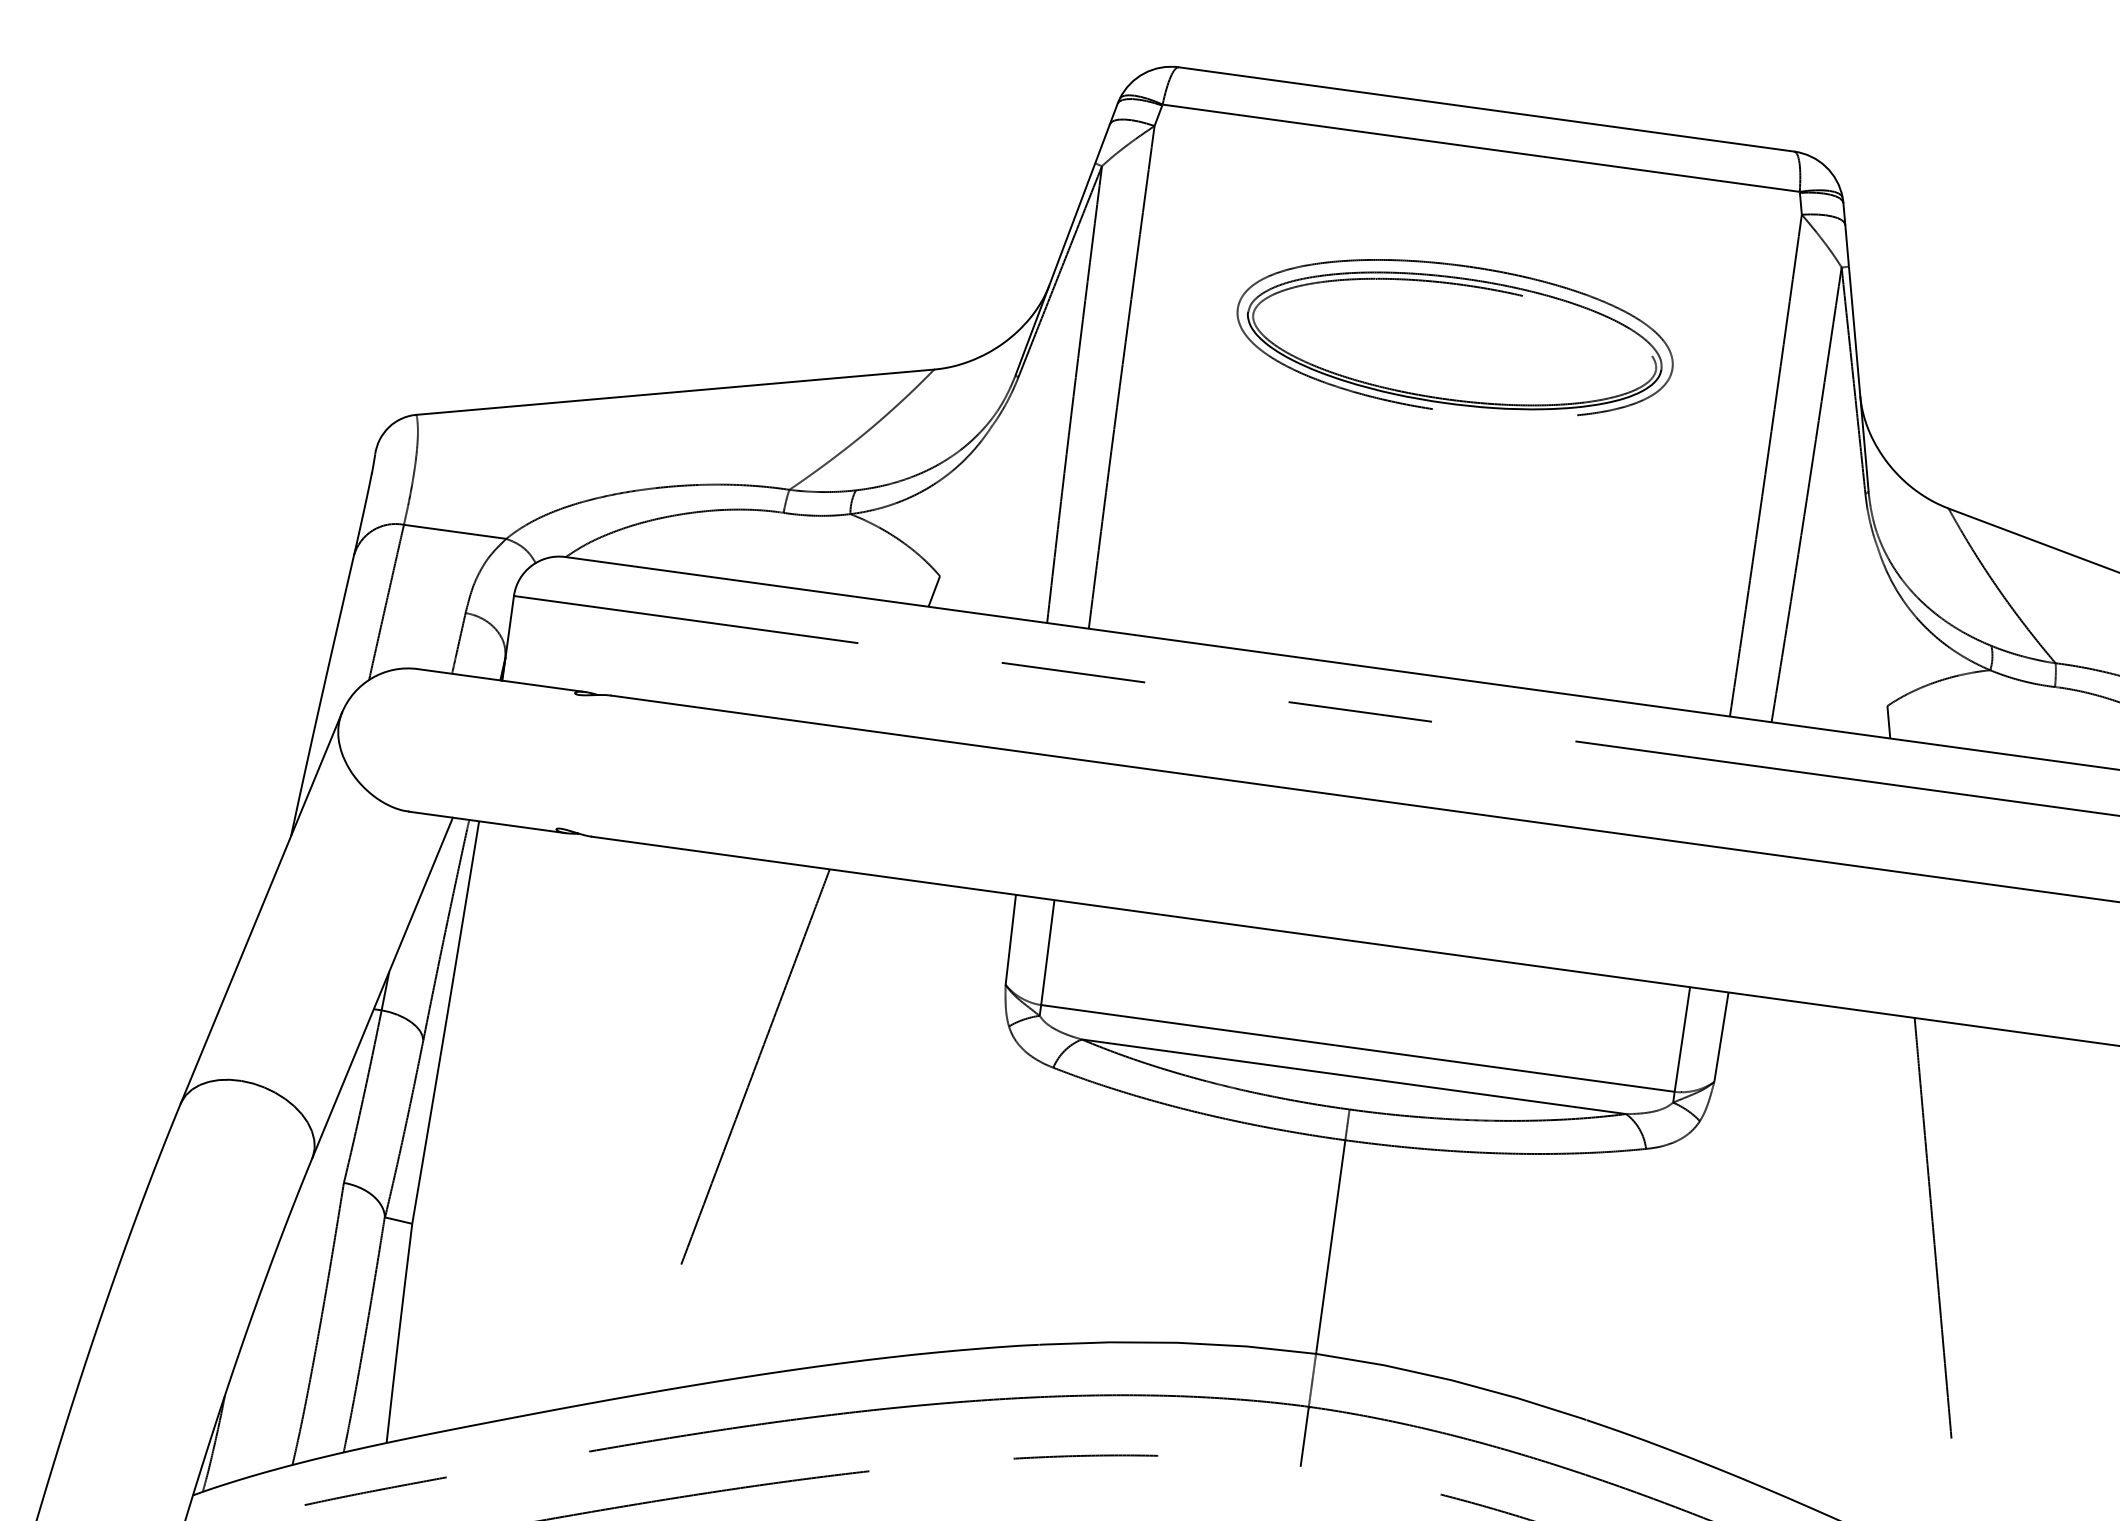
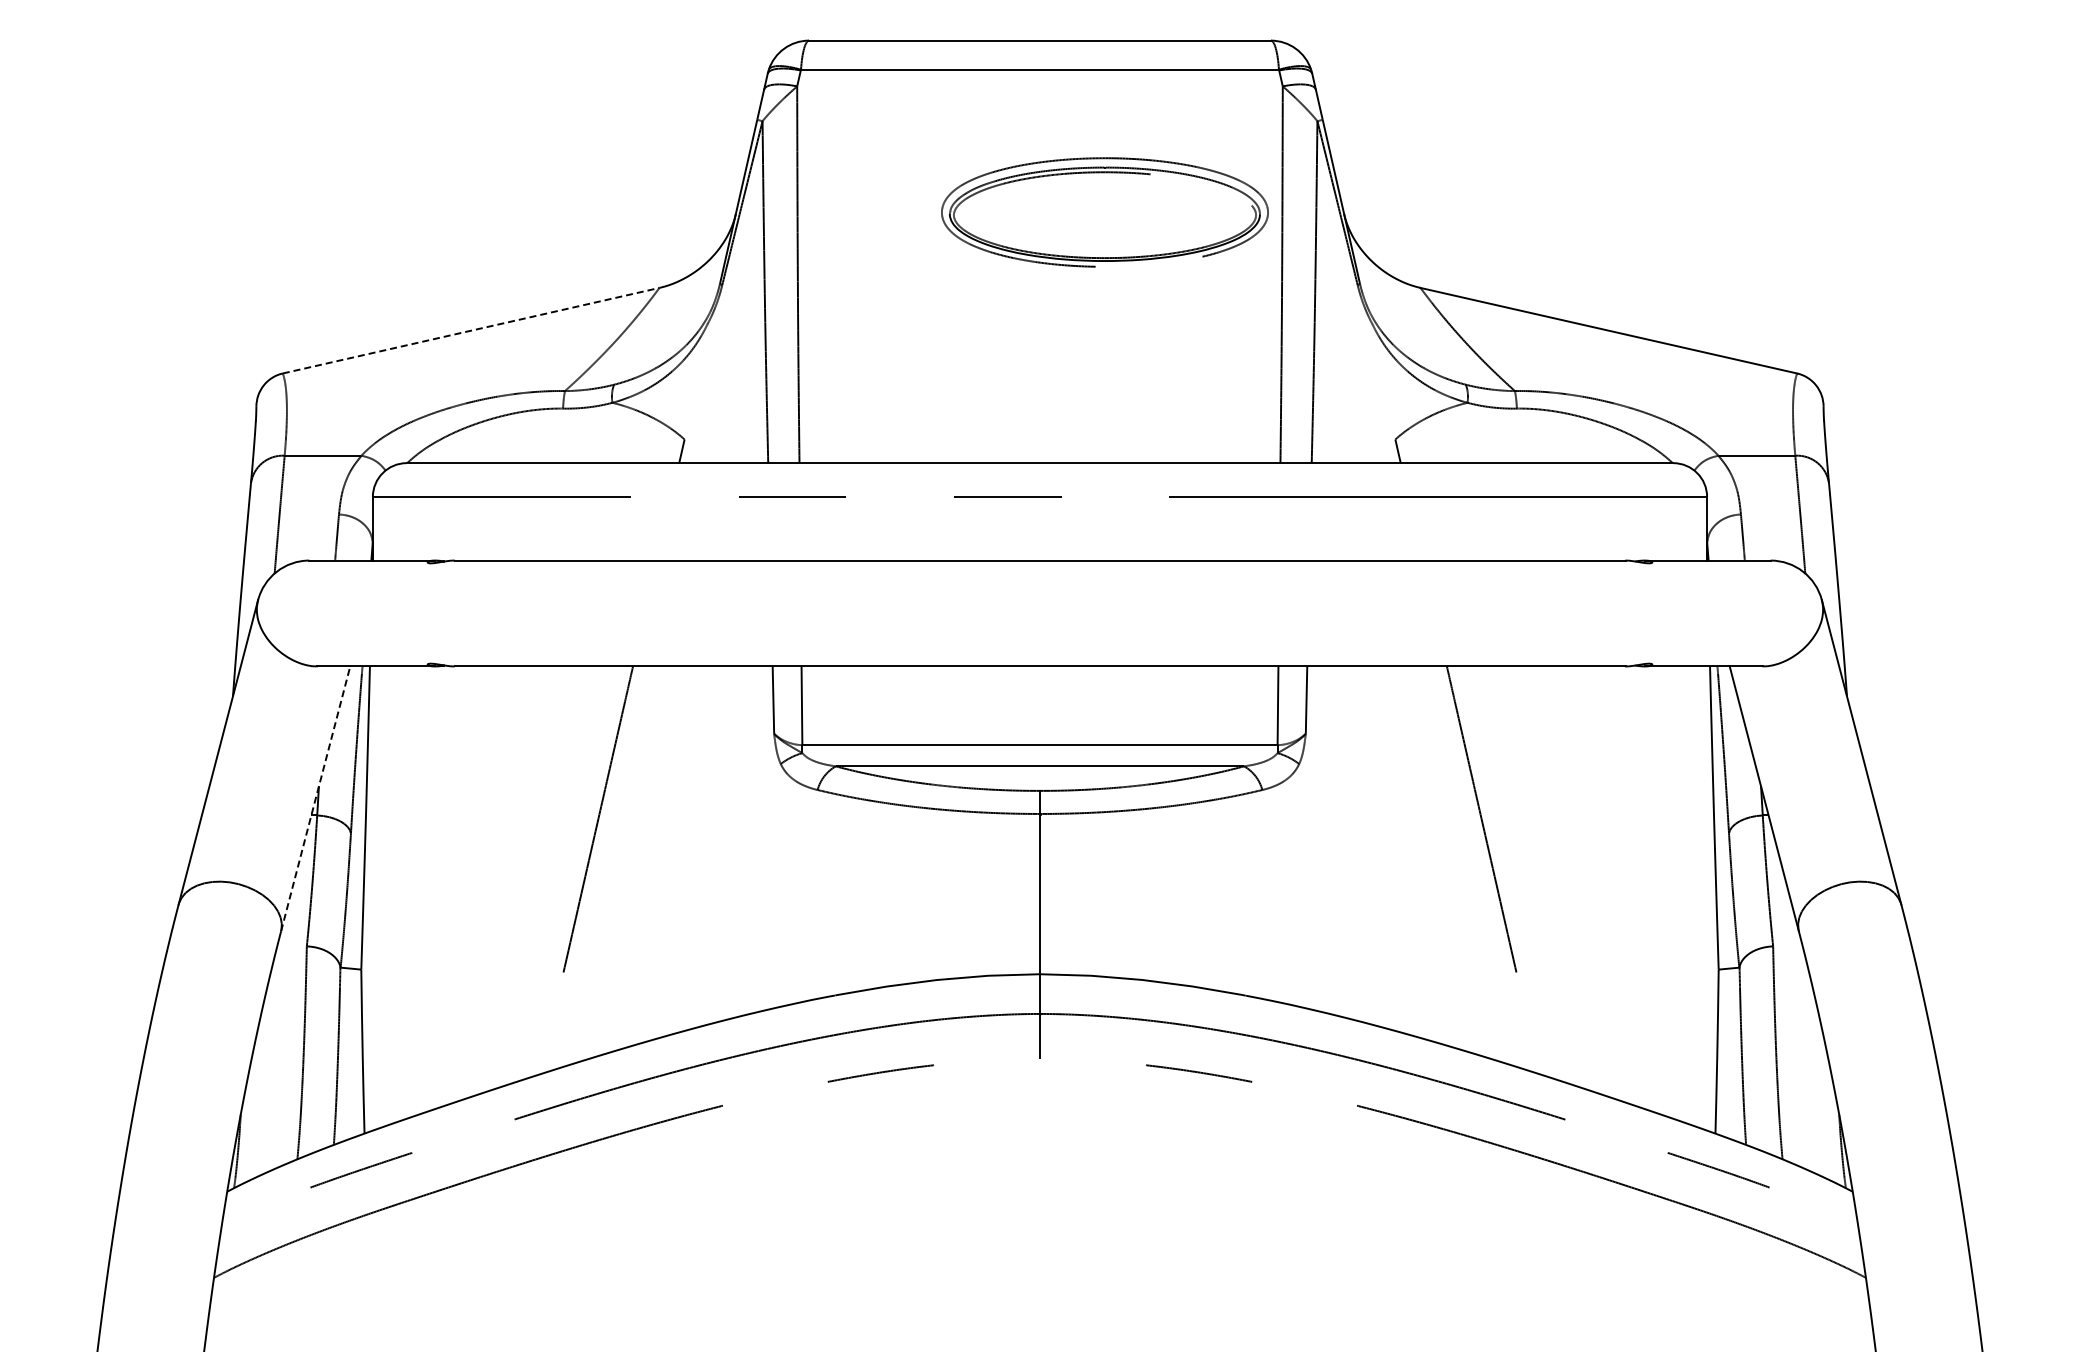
part: (1454, 338) -> (1104, 212), moved
line: (675, 392) -> (471, 330), solid -> dashed
line: (382, 987) -> (315, 798), solid -> dashed

